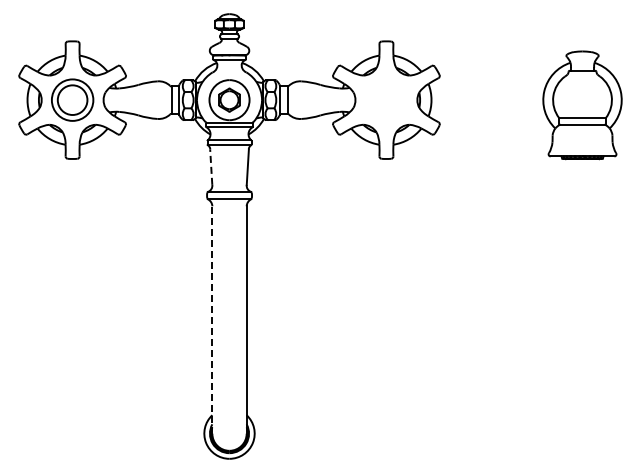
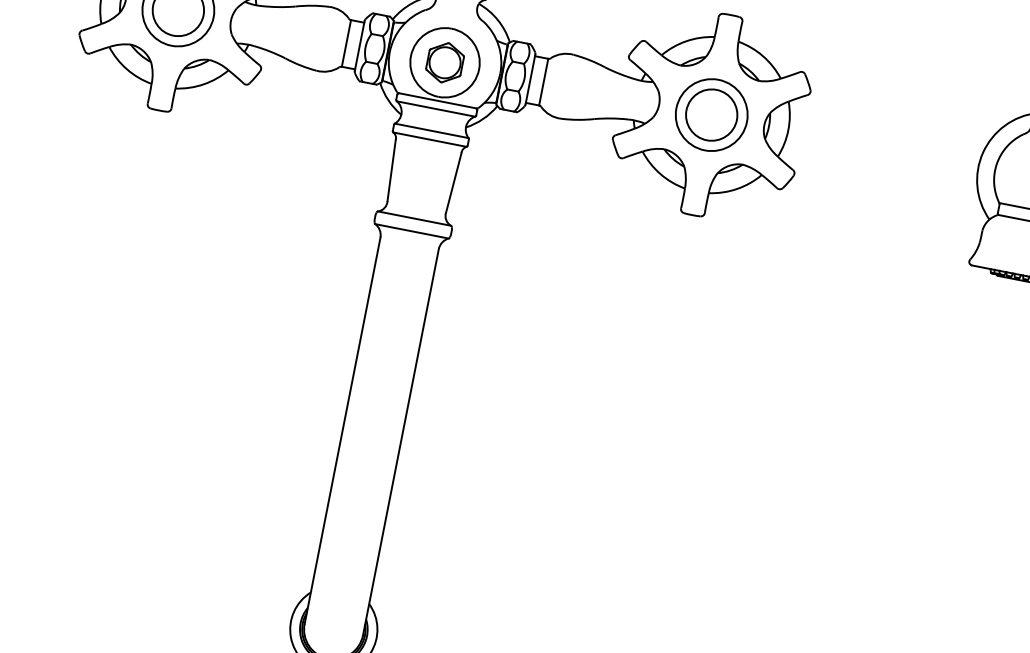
part: (385, 99) -> (710, 113), added
line: (211, 167) -> (391, 171), dashed -> solid
line: (212, 319) -> (342, 429), dashed -> solid

